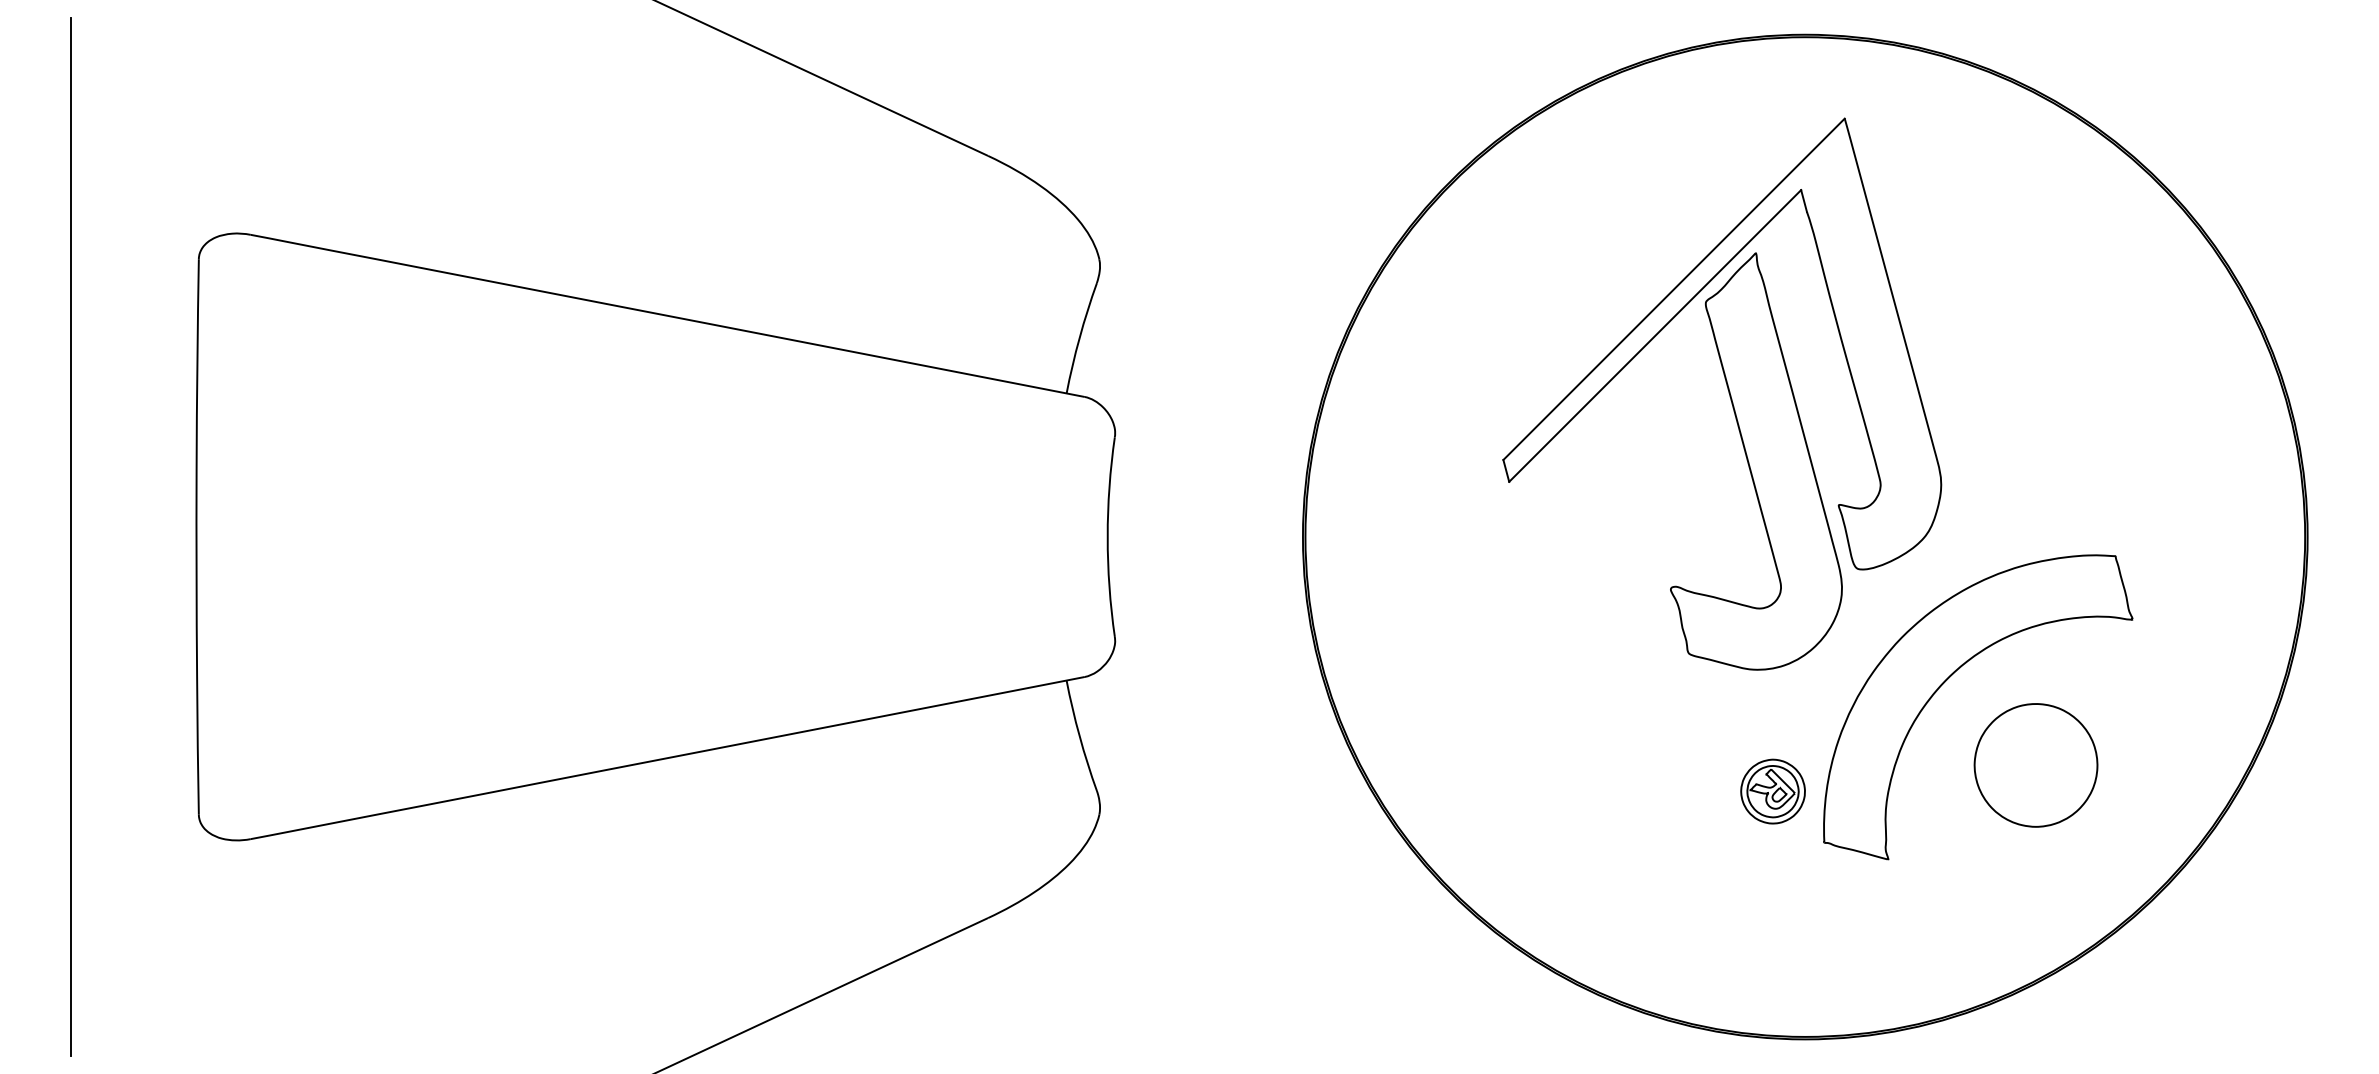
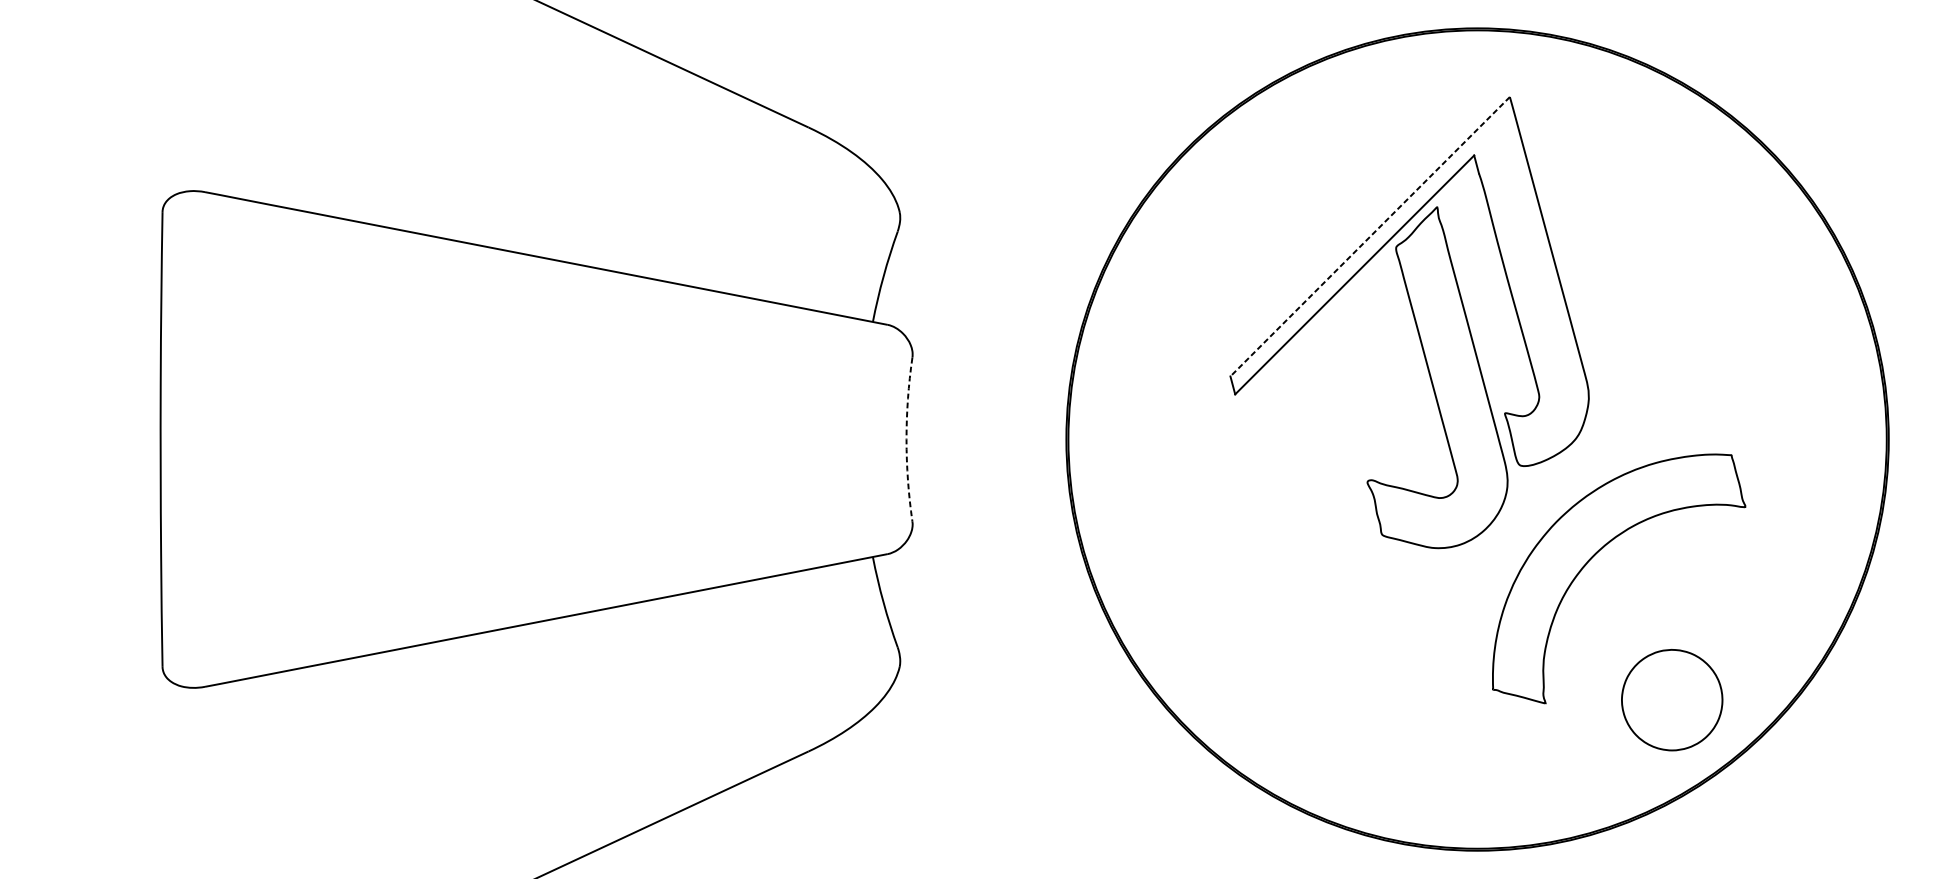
line: (1673, 289) -> (1369, 236), solid -> dashed
line: (71, 536) -> (58, 439), removed
arc: (1107, 537) -> (906, 439), solid -> dashed
part: (2035, 765) -> (1671, 700), moved
part: (1772, 791) -> (1450, 647), removed

